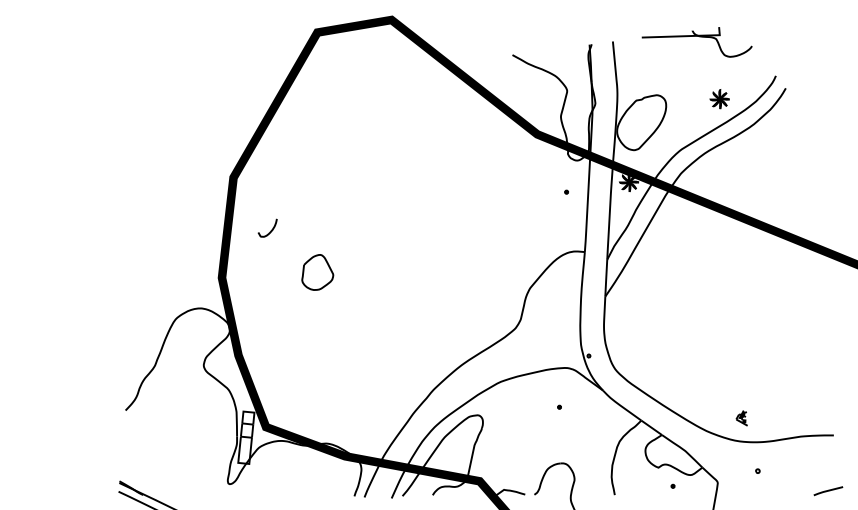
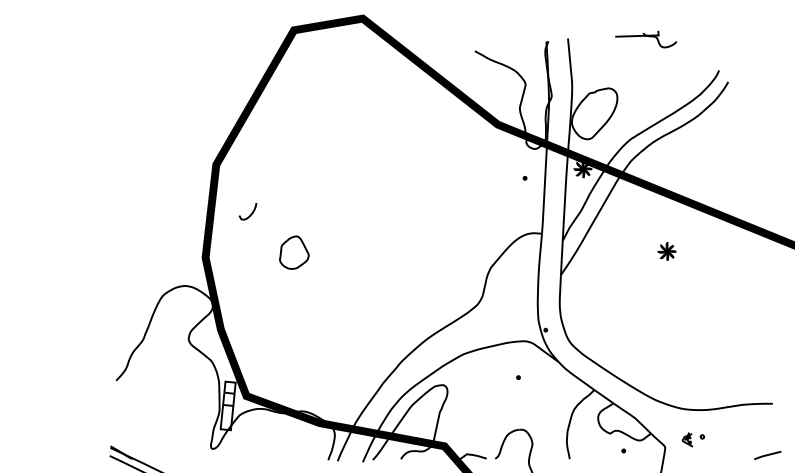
part: (696, 42) -> (645, 39), size x0.6
part: (719, 99) -> (666, 251), moved
part: (741, 418) -> (687, 439), moved

